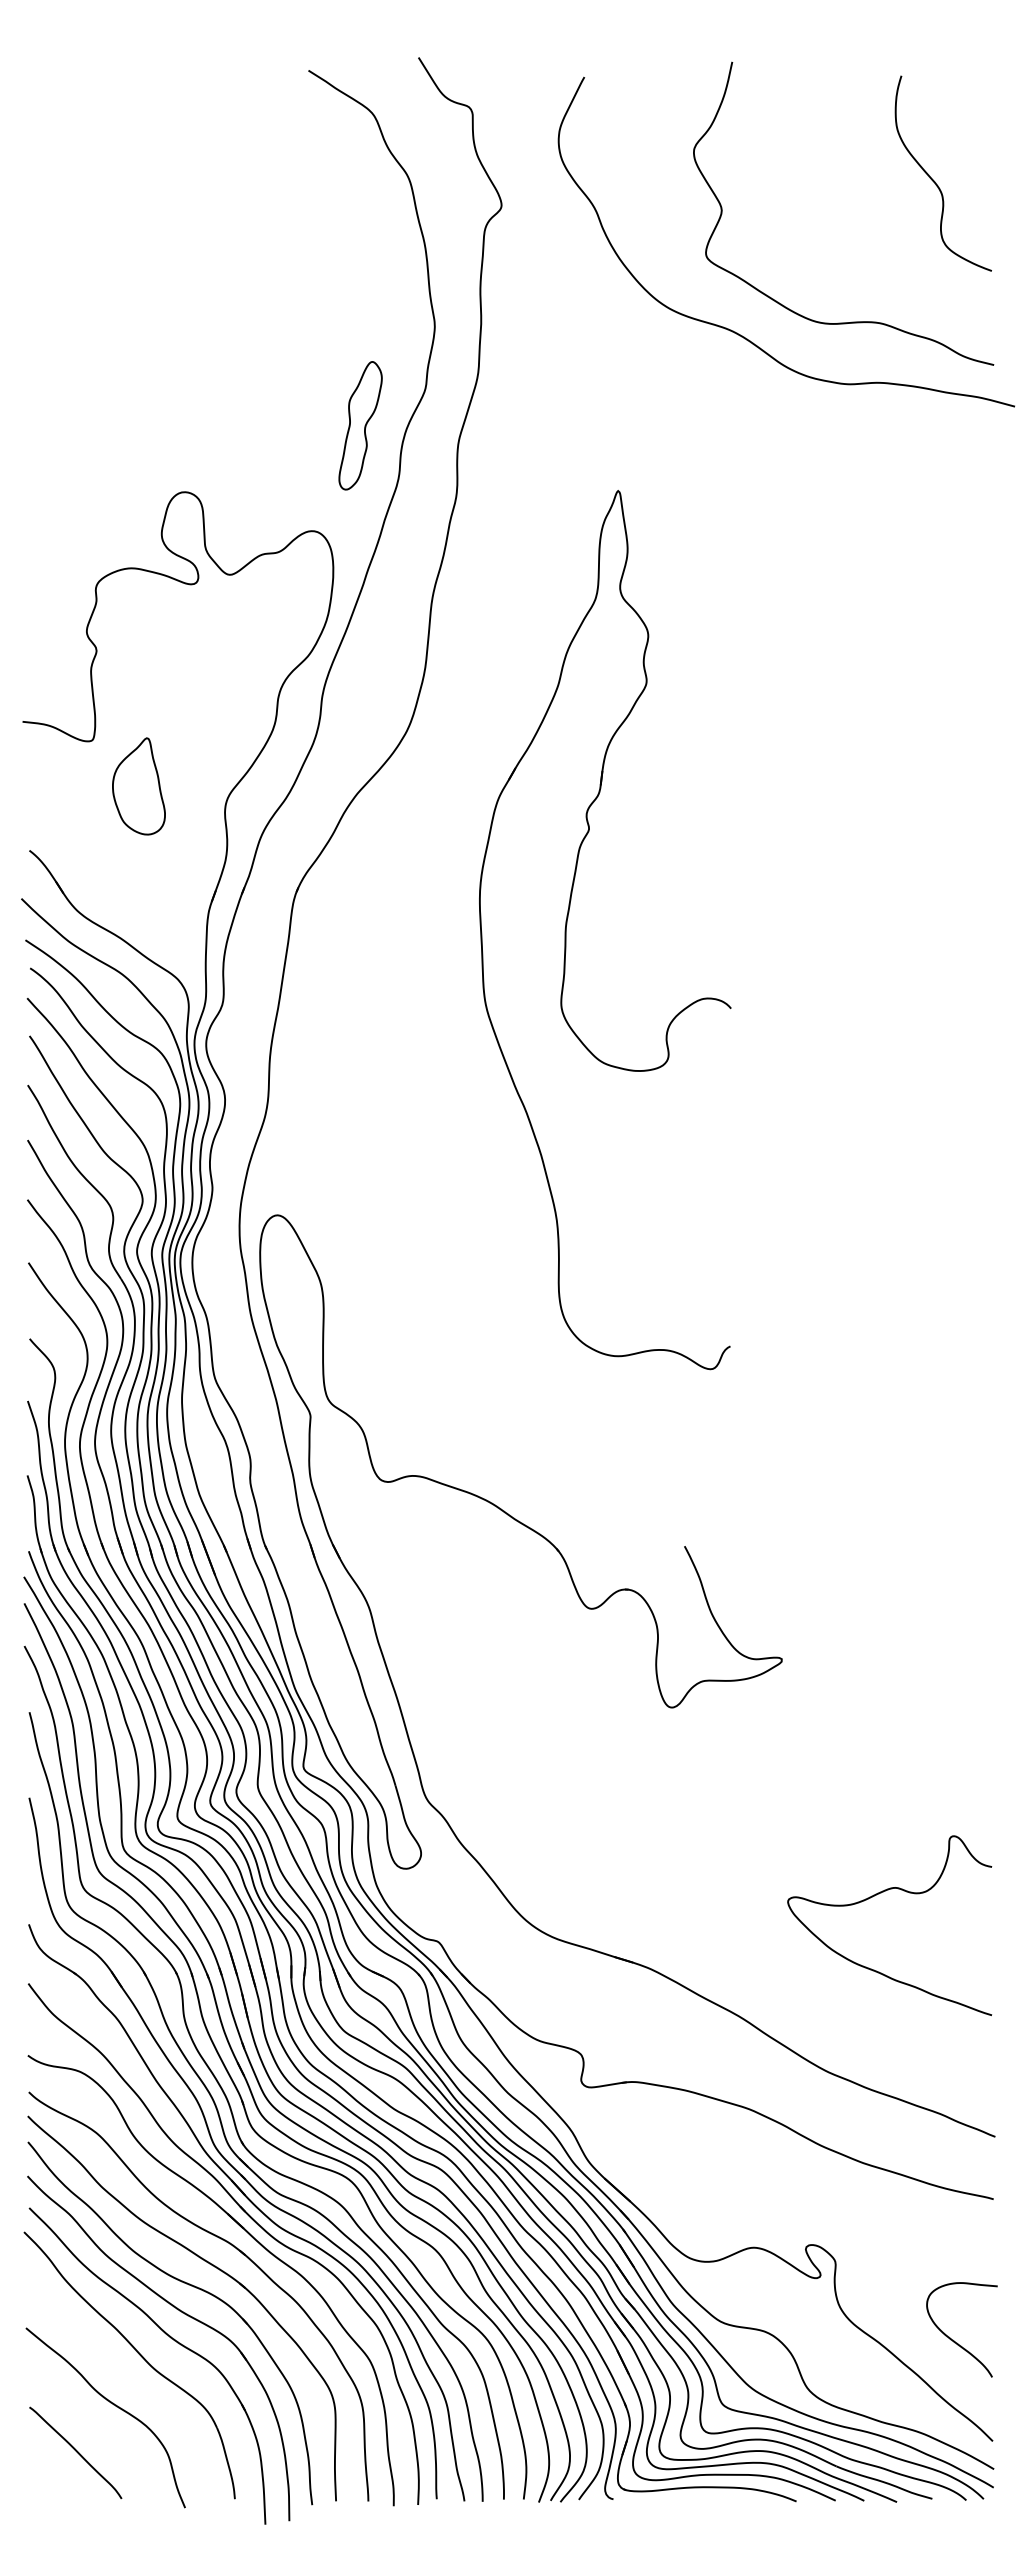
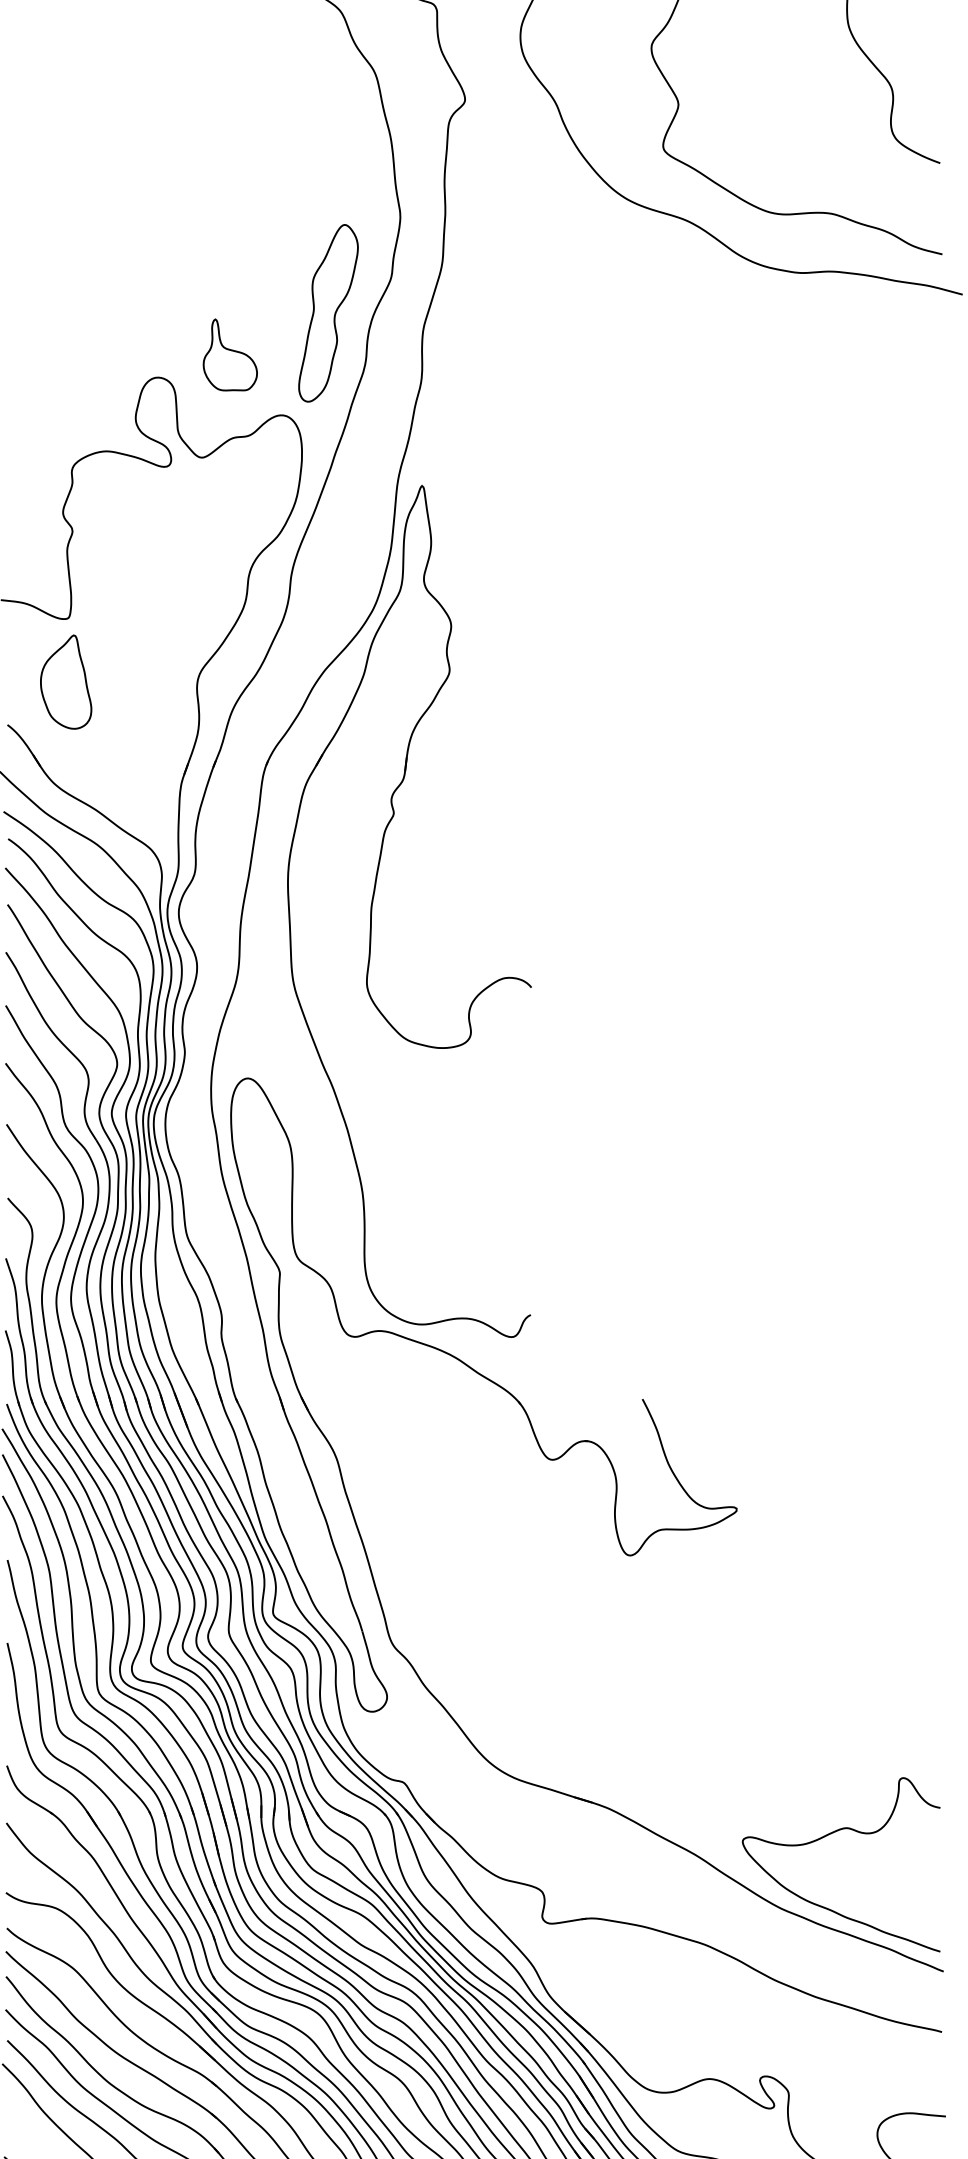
part: (360, 425) -> (328, 312), size x1.43
part: (259, 468) -> (230, 354), added
part: (138, 786) -> (65, 682), moved
part: (567, 924) -> (372, 906), moved
curve: (879, 1894) -> (831, 1834), moved

